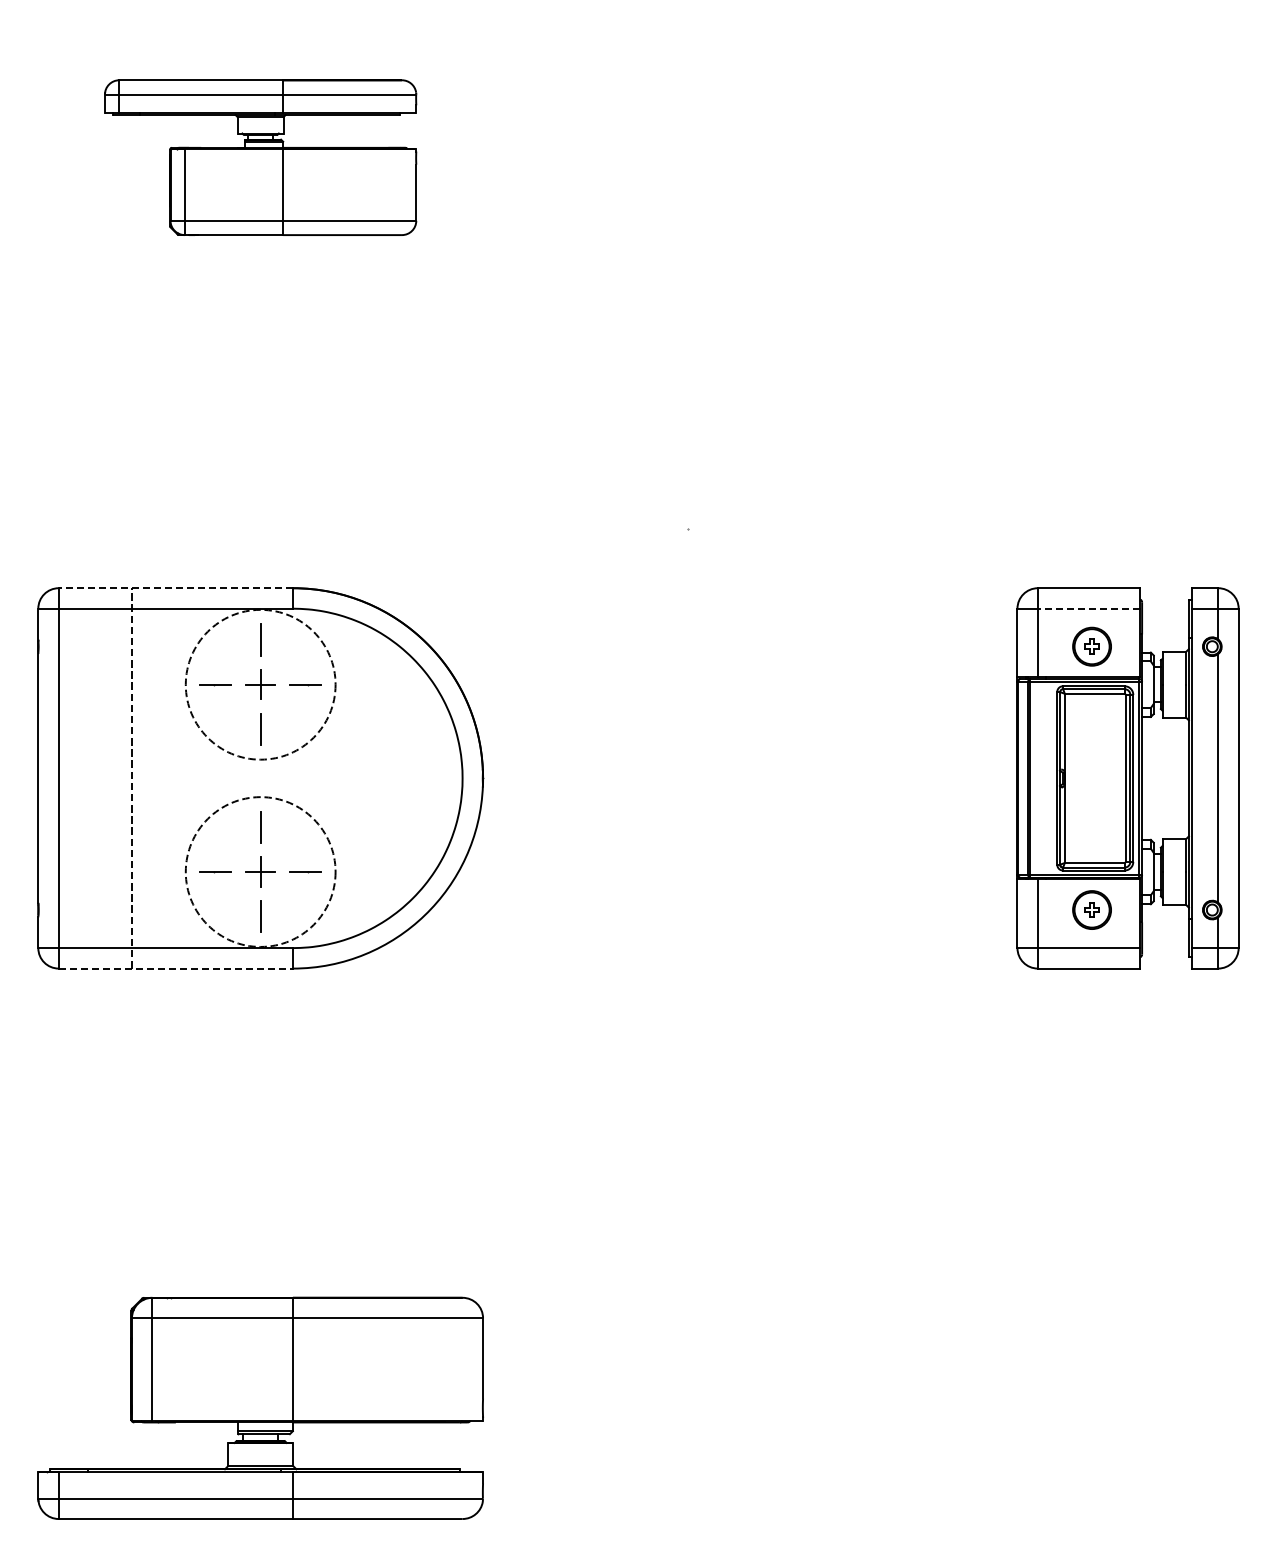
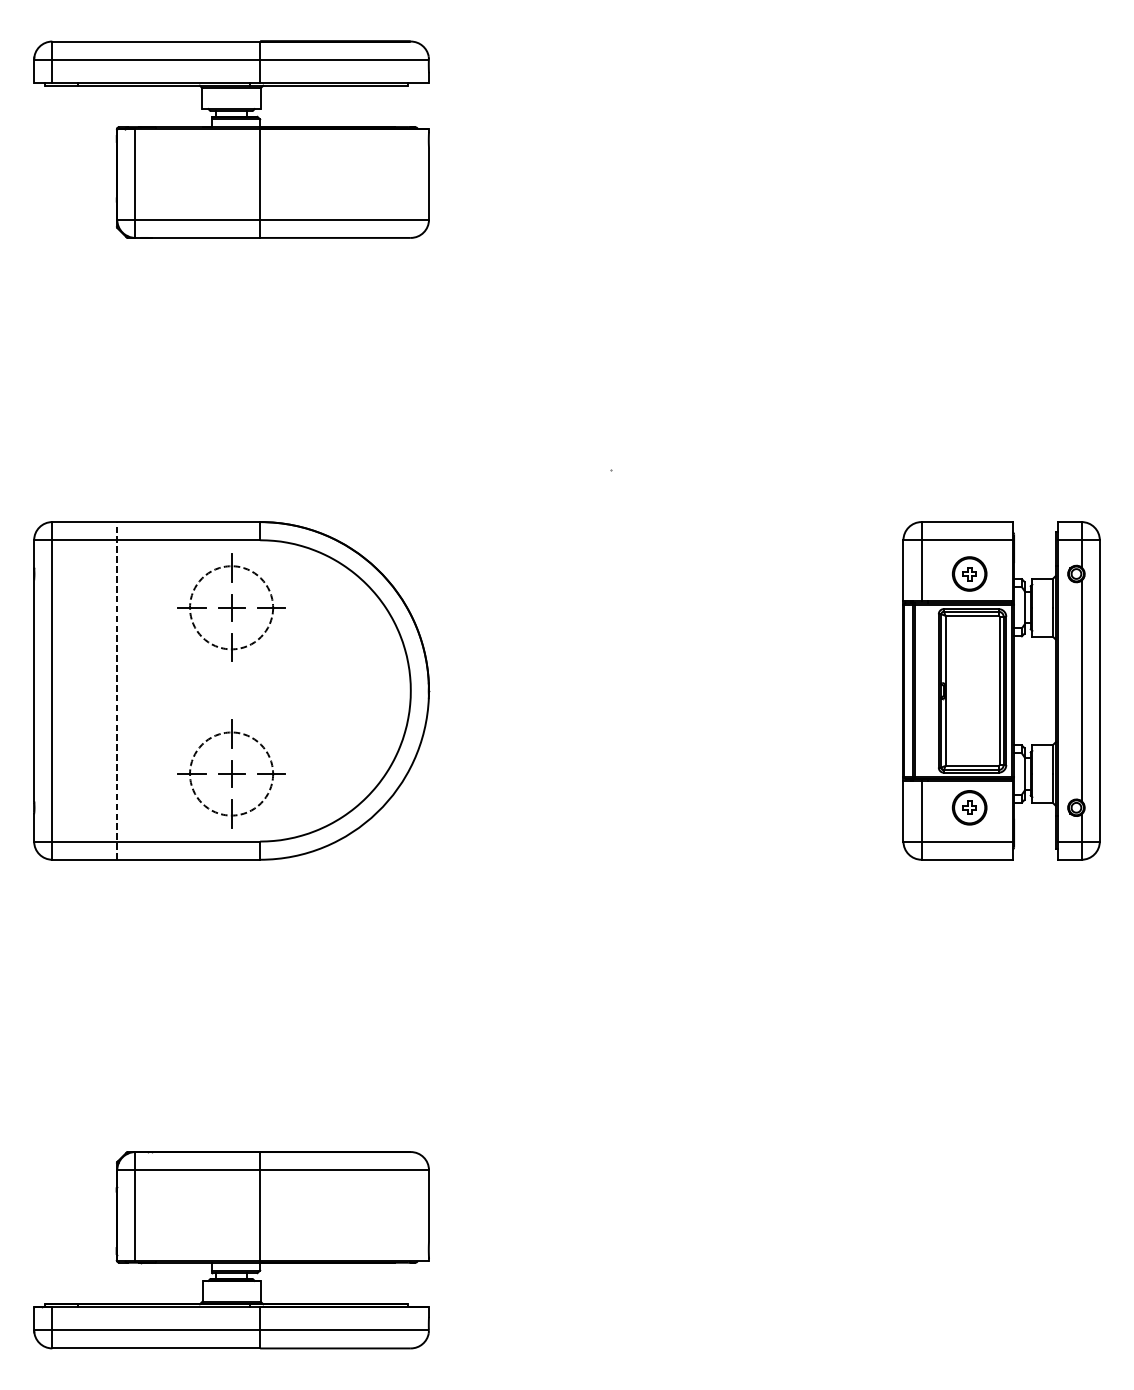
part: (260, 157) -> (231, 139), size x1.43
line: (175, 588) -> (155, 522), dashed -> solid
line: (1088, 608) -> (966, 540), dashed -> solid
circle: (260, 684) -> (231, 607), size x0.62
circle: (260, 871) -> (231, 773), size x0.62
line: (176, 968) -> (156, 859), dashed -> solid

